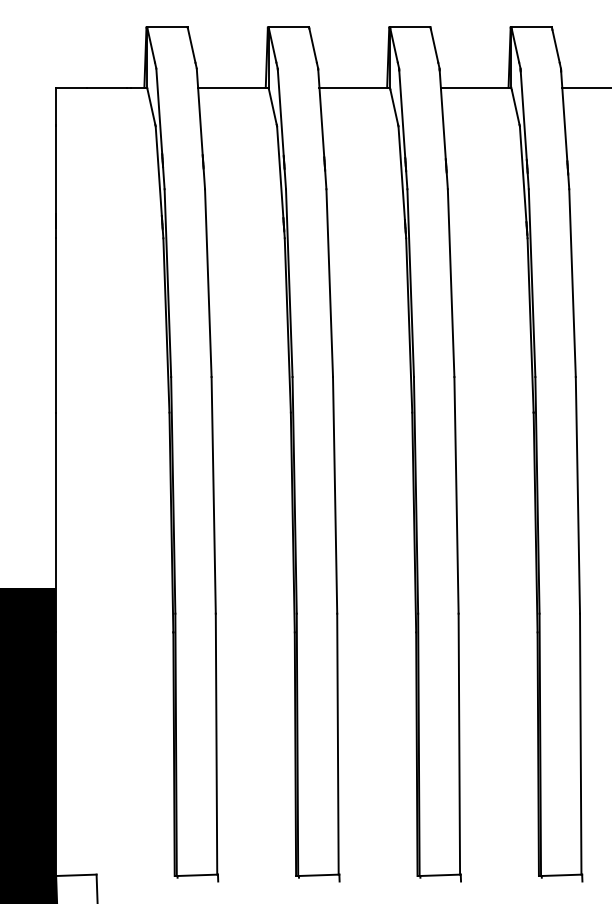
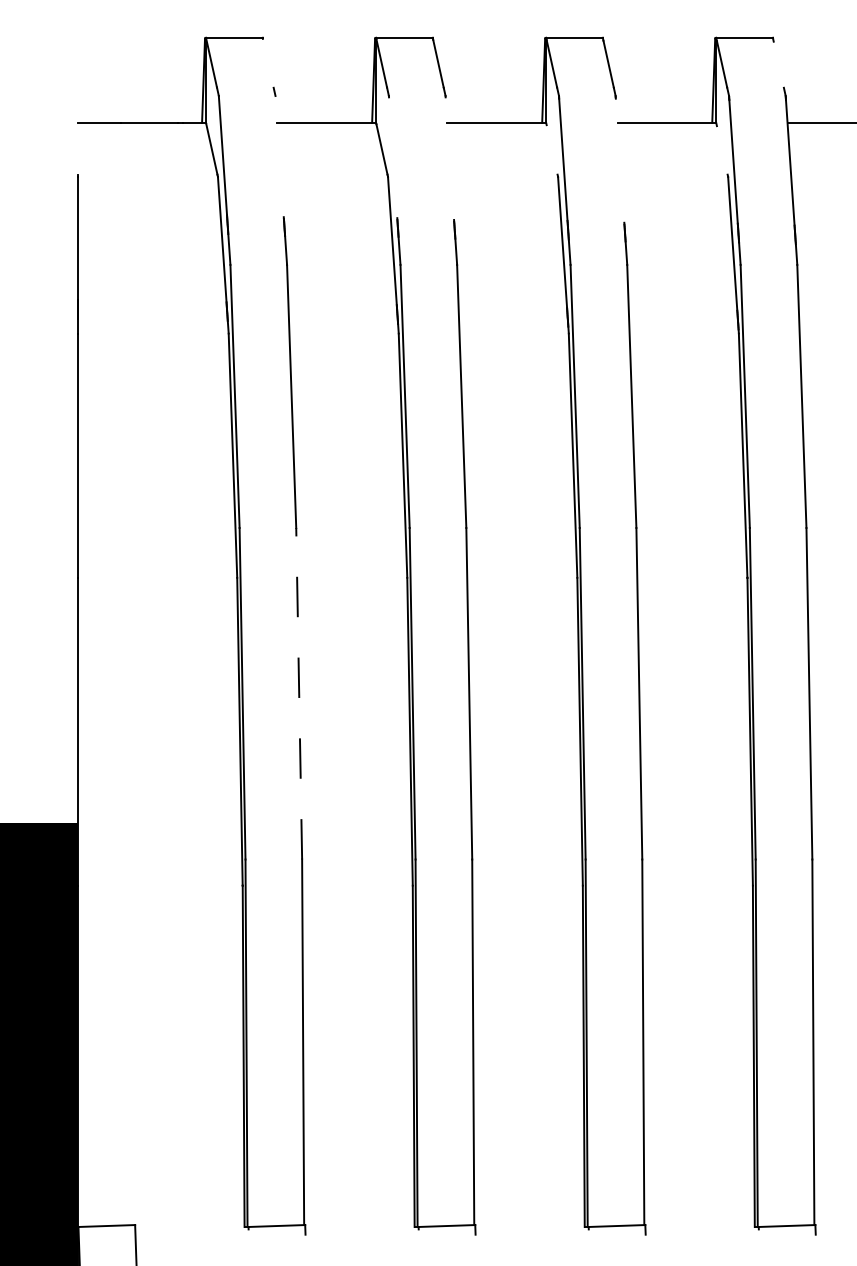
line: (191, 44) -> (268, 62), removed
line: (555, 45) -> (778, 63), removed
line: (56, 105) -> (78, 147), removed
line: (394, 106) -> (552, 148), removed
line: (515, 107) -> (721, 150), removed
line: (199, 111) -> (279, 155), removed
line: (280, 112) -> (392, 157), removed
line: (321, 113) -> (450, 158), removed
line: (442, 114) -> (619, 160), removed
line: (213, 494) -> (298, 692), solid -> dashed

